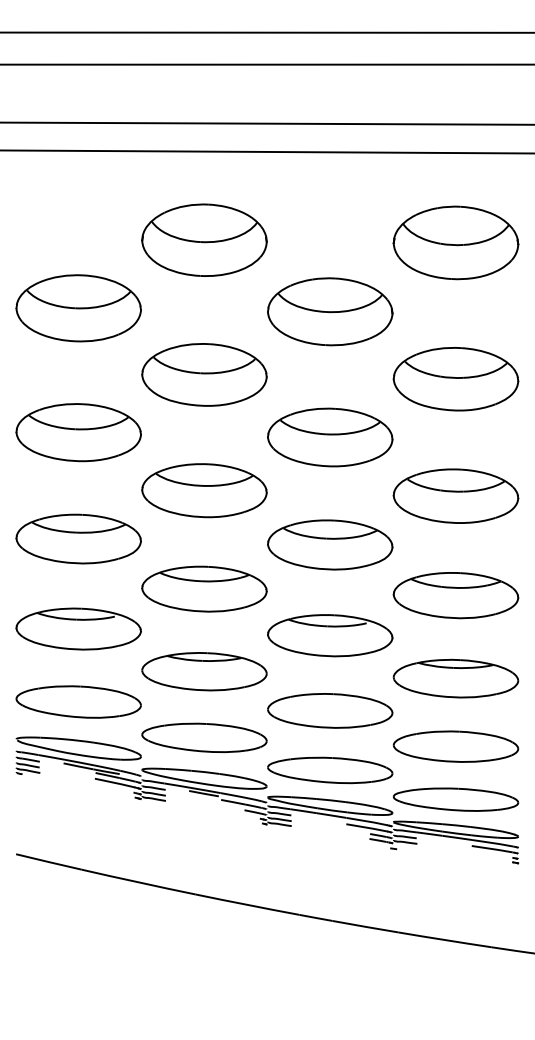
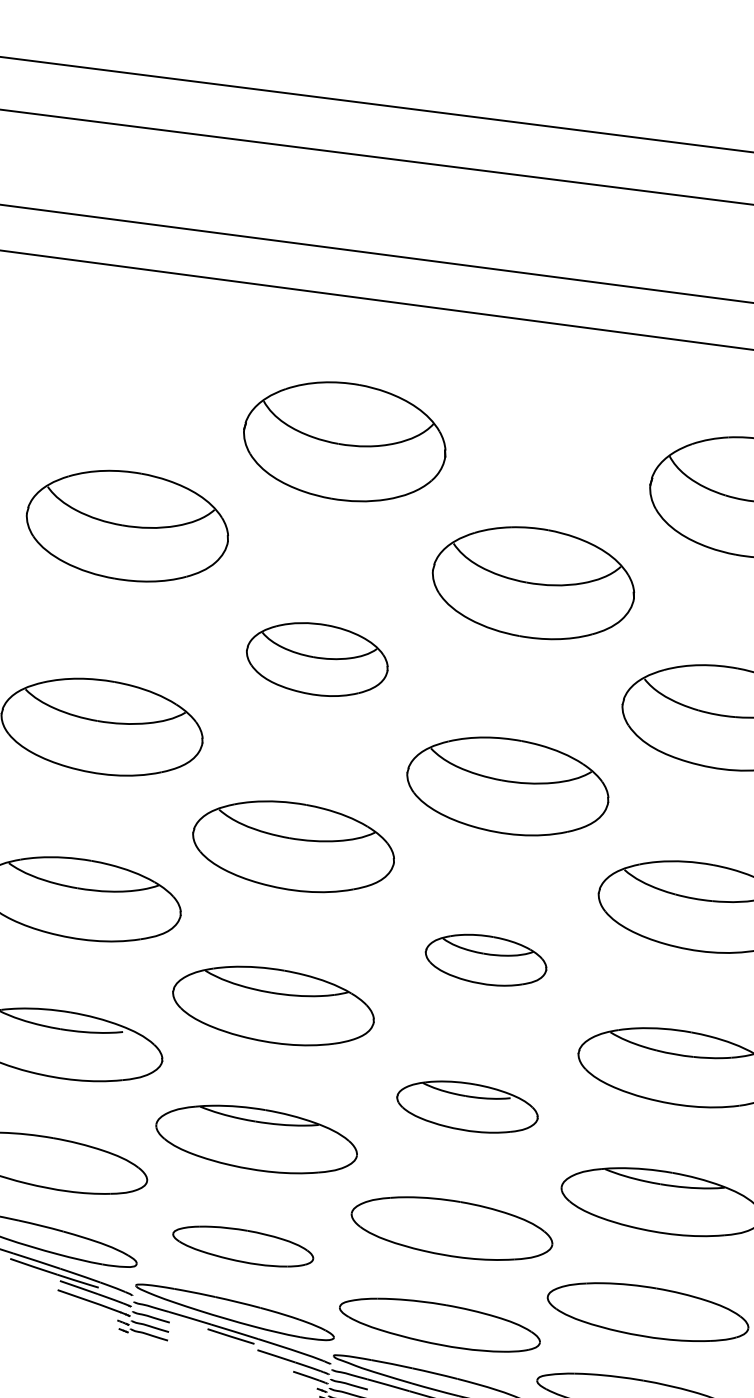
part: (204, 374) -> (317, 658), size x0.7
part: (330, 544) -> (486, 959), size x0.6
part: (330, 635) -> (467, 1106), size x0.7
part: (204, 737) -> (243, 1245), size x0.7

